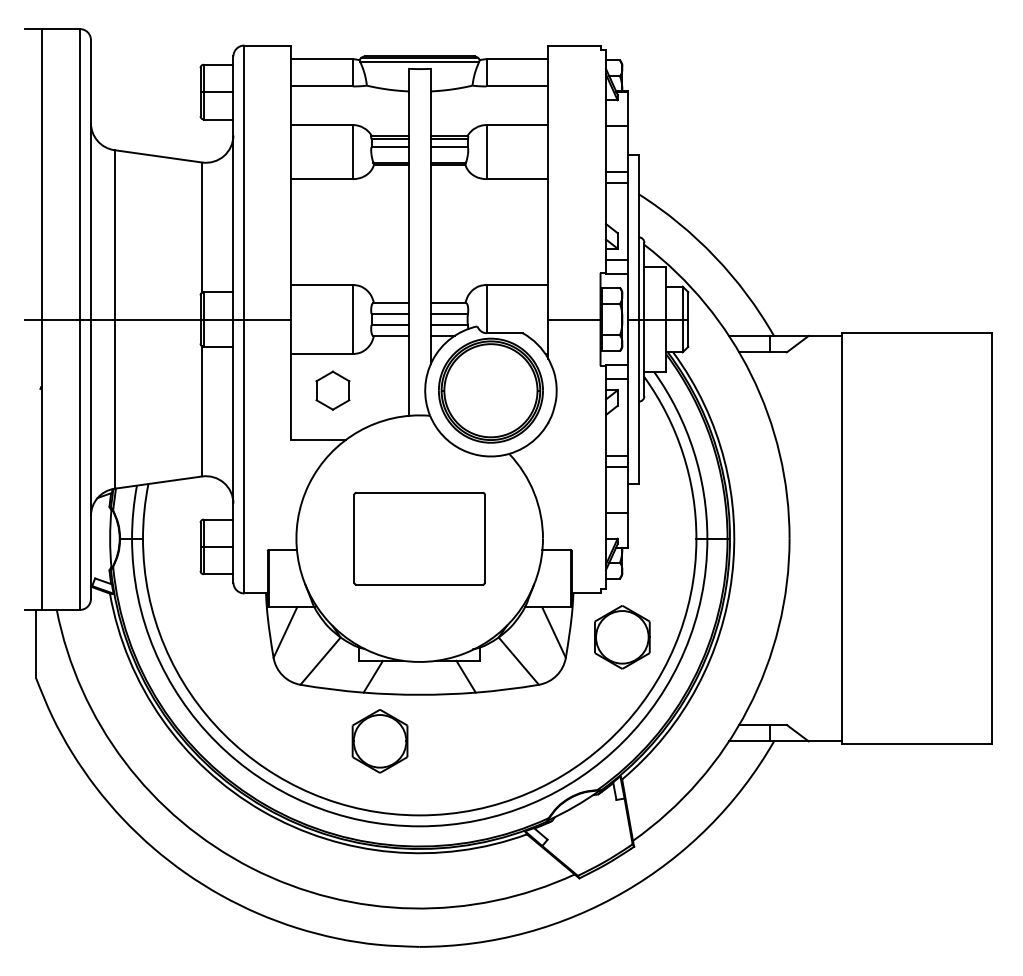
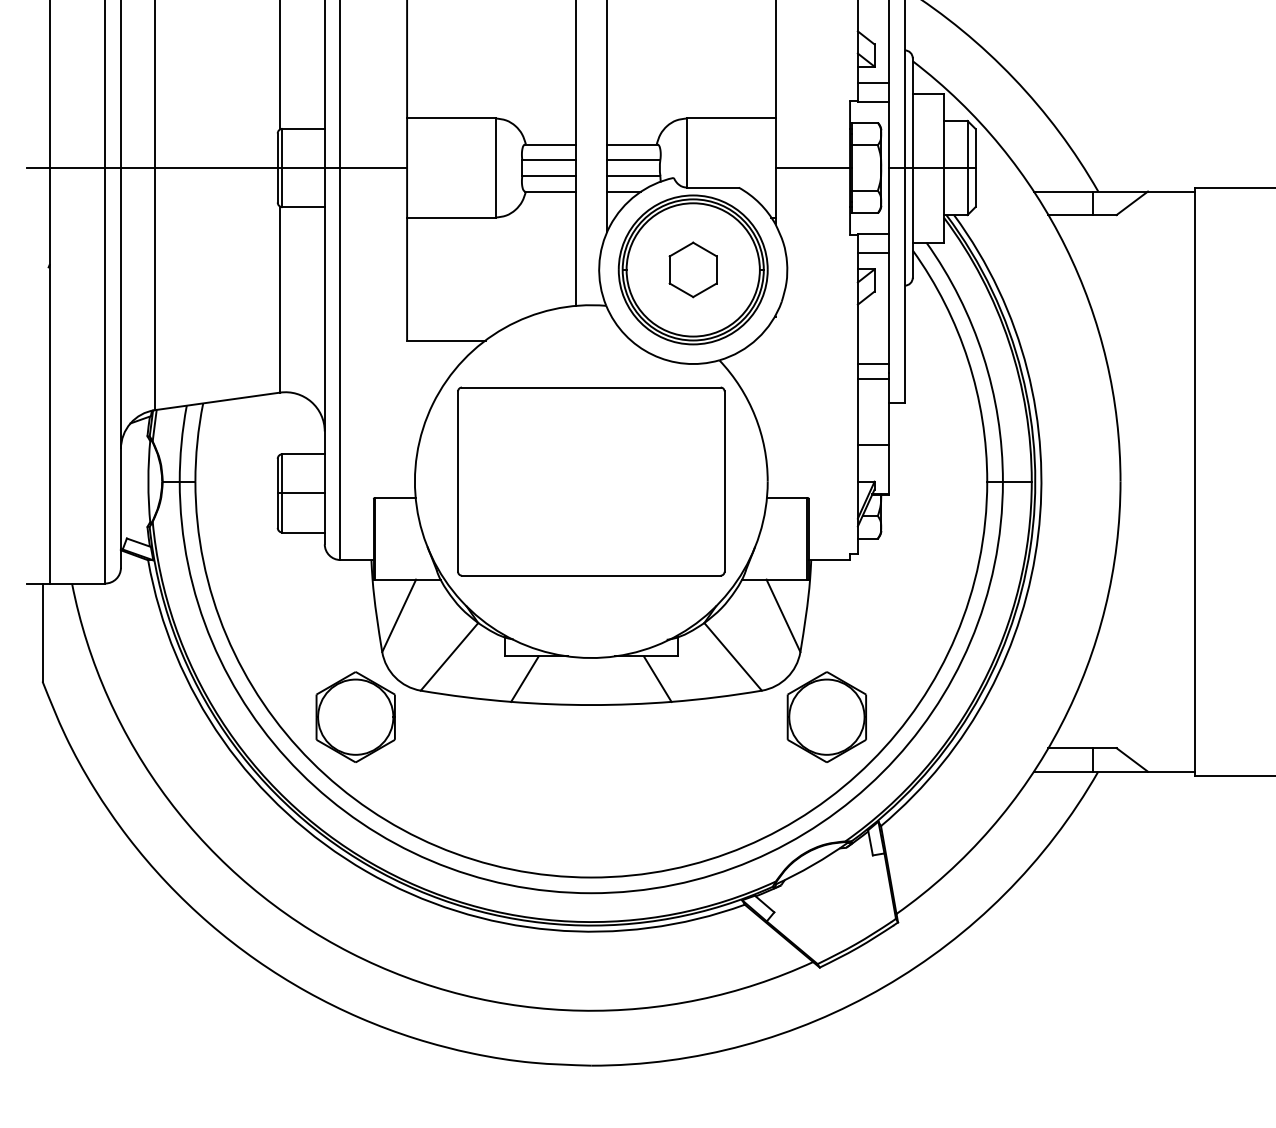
part: (332, 390) -> (692, 269), moved
part: (419, 538) -> (591, 481), size x1.43
part: (622, 637) -> (827, 717), moved
part: (379, 741) -> (354, 717), moved

